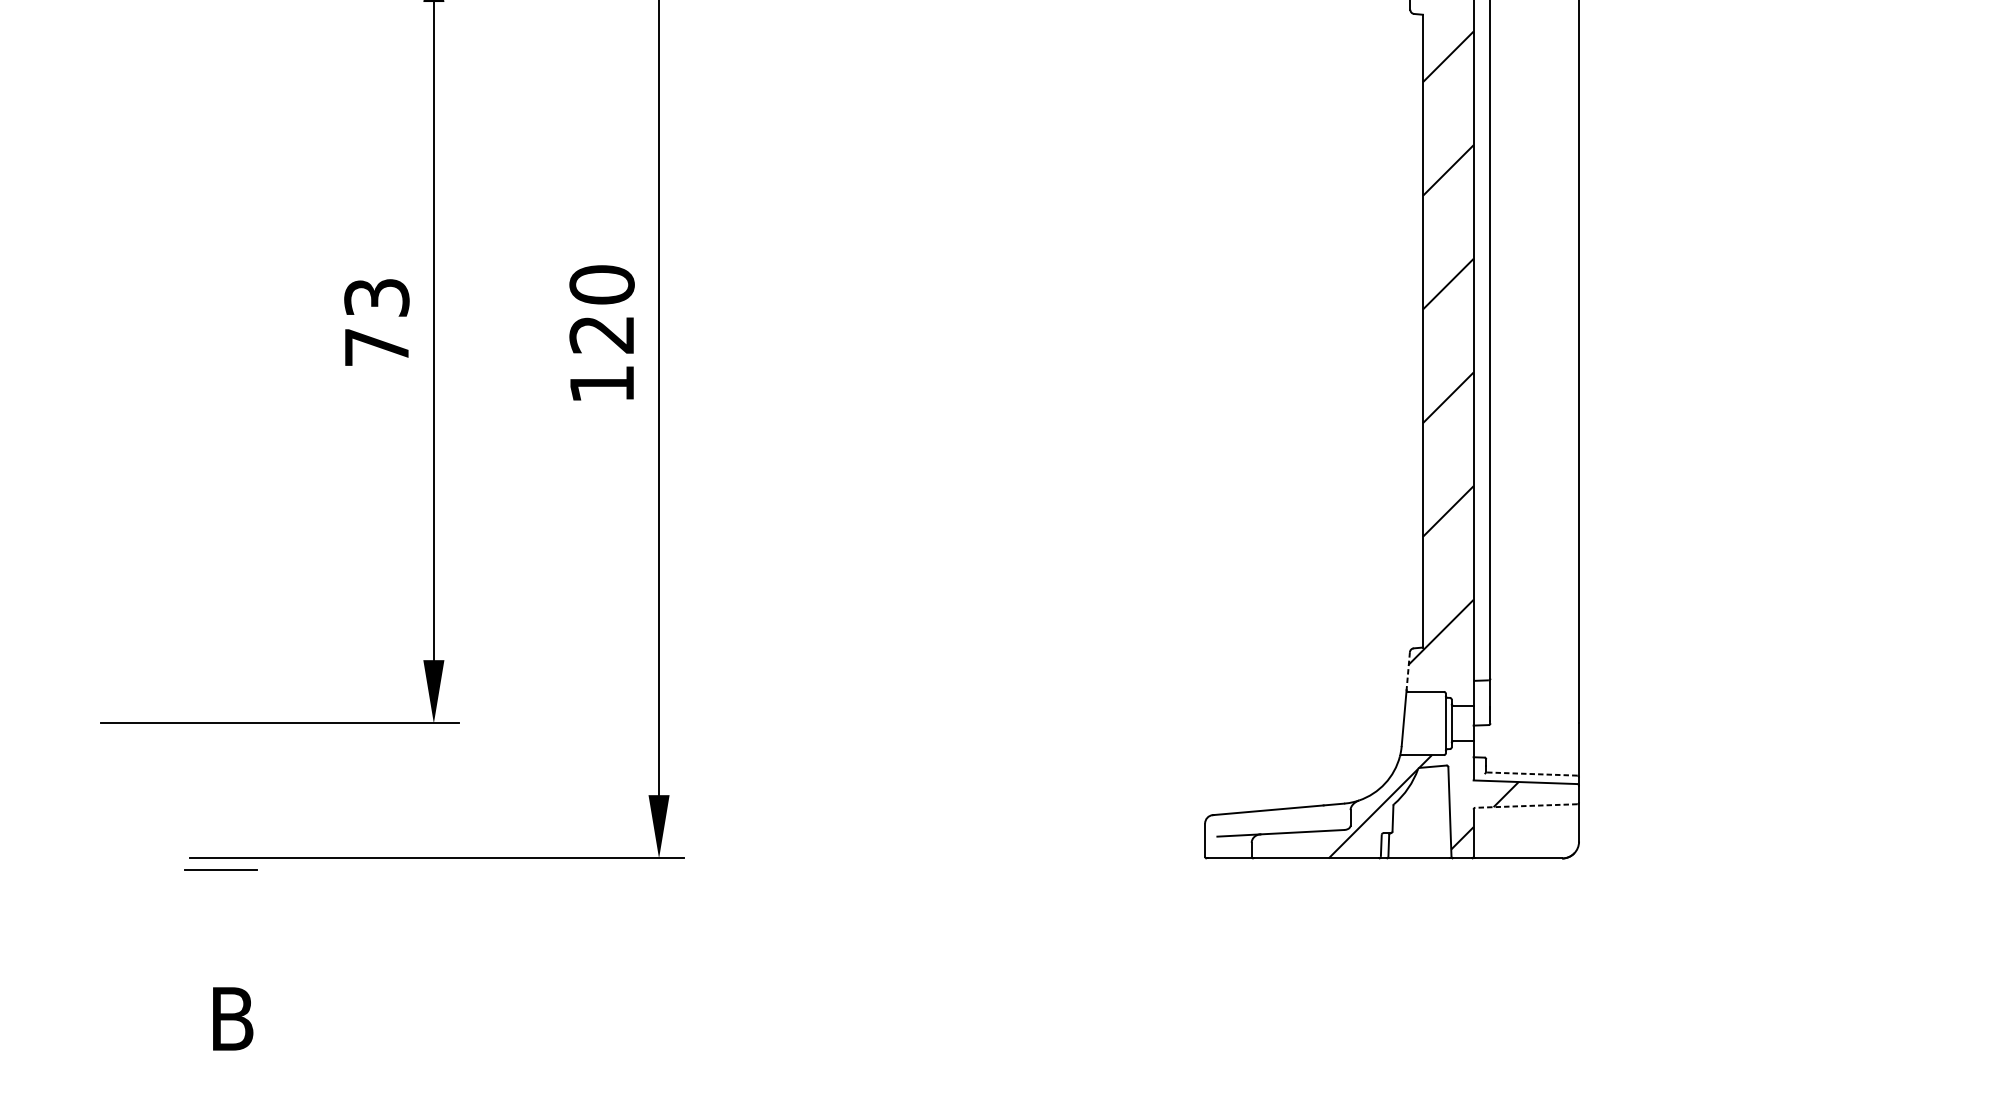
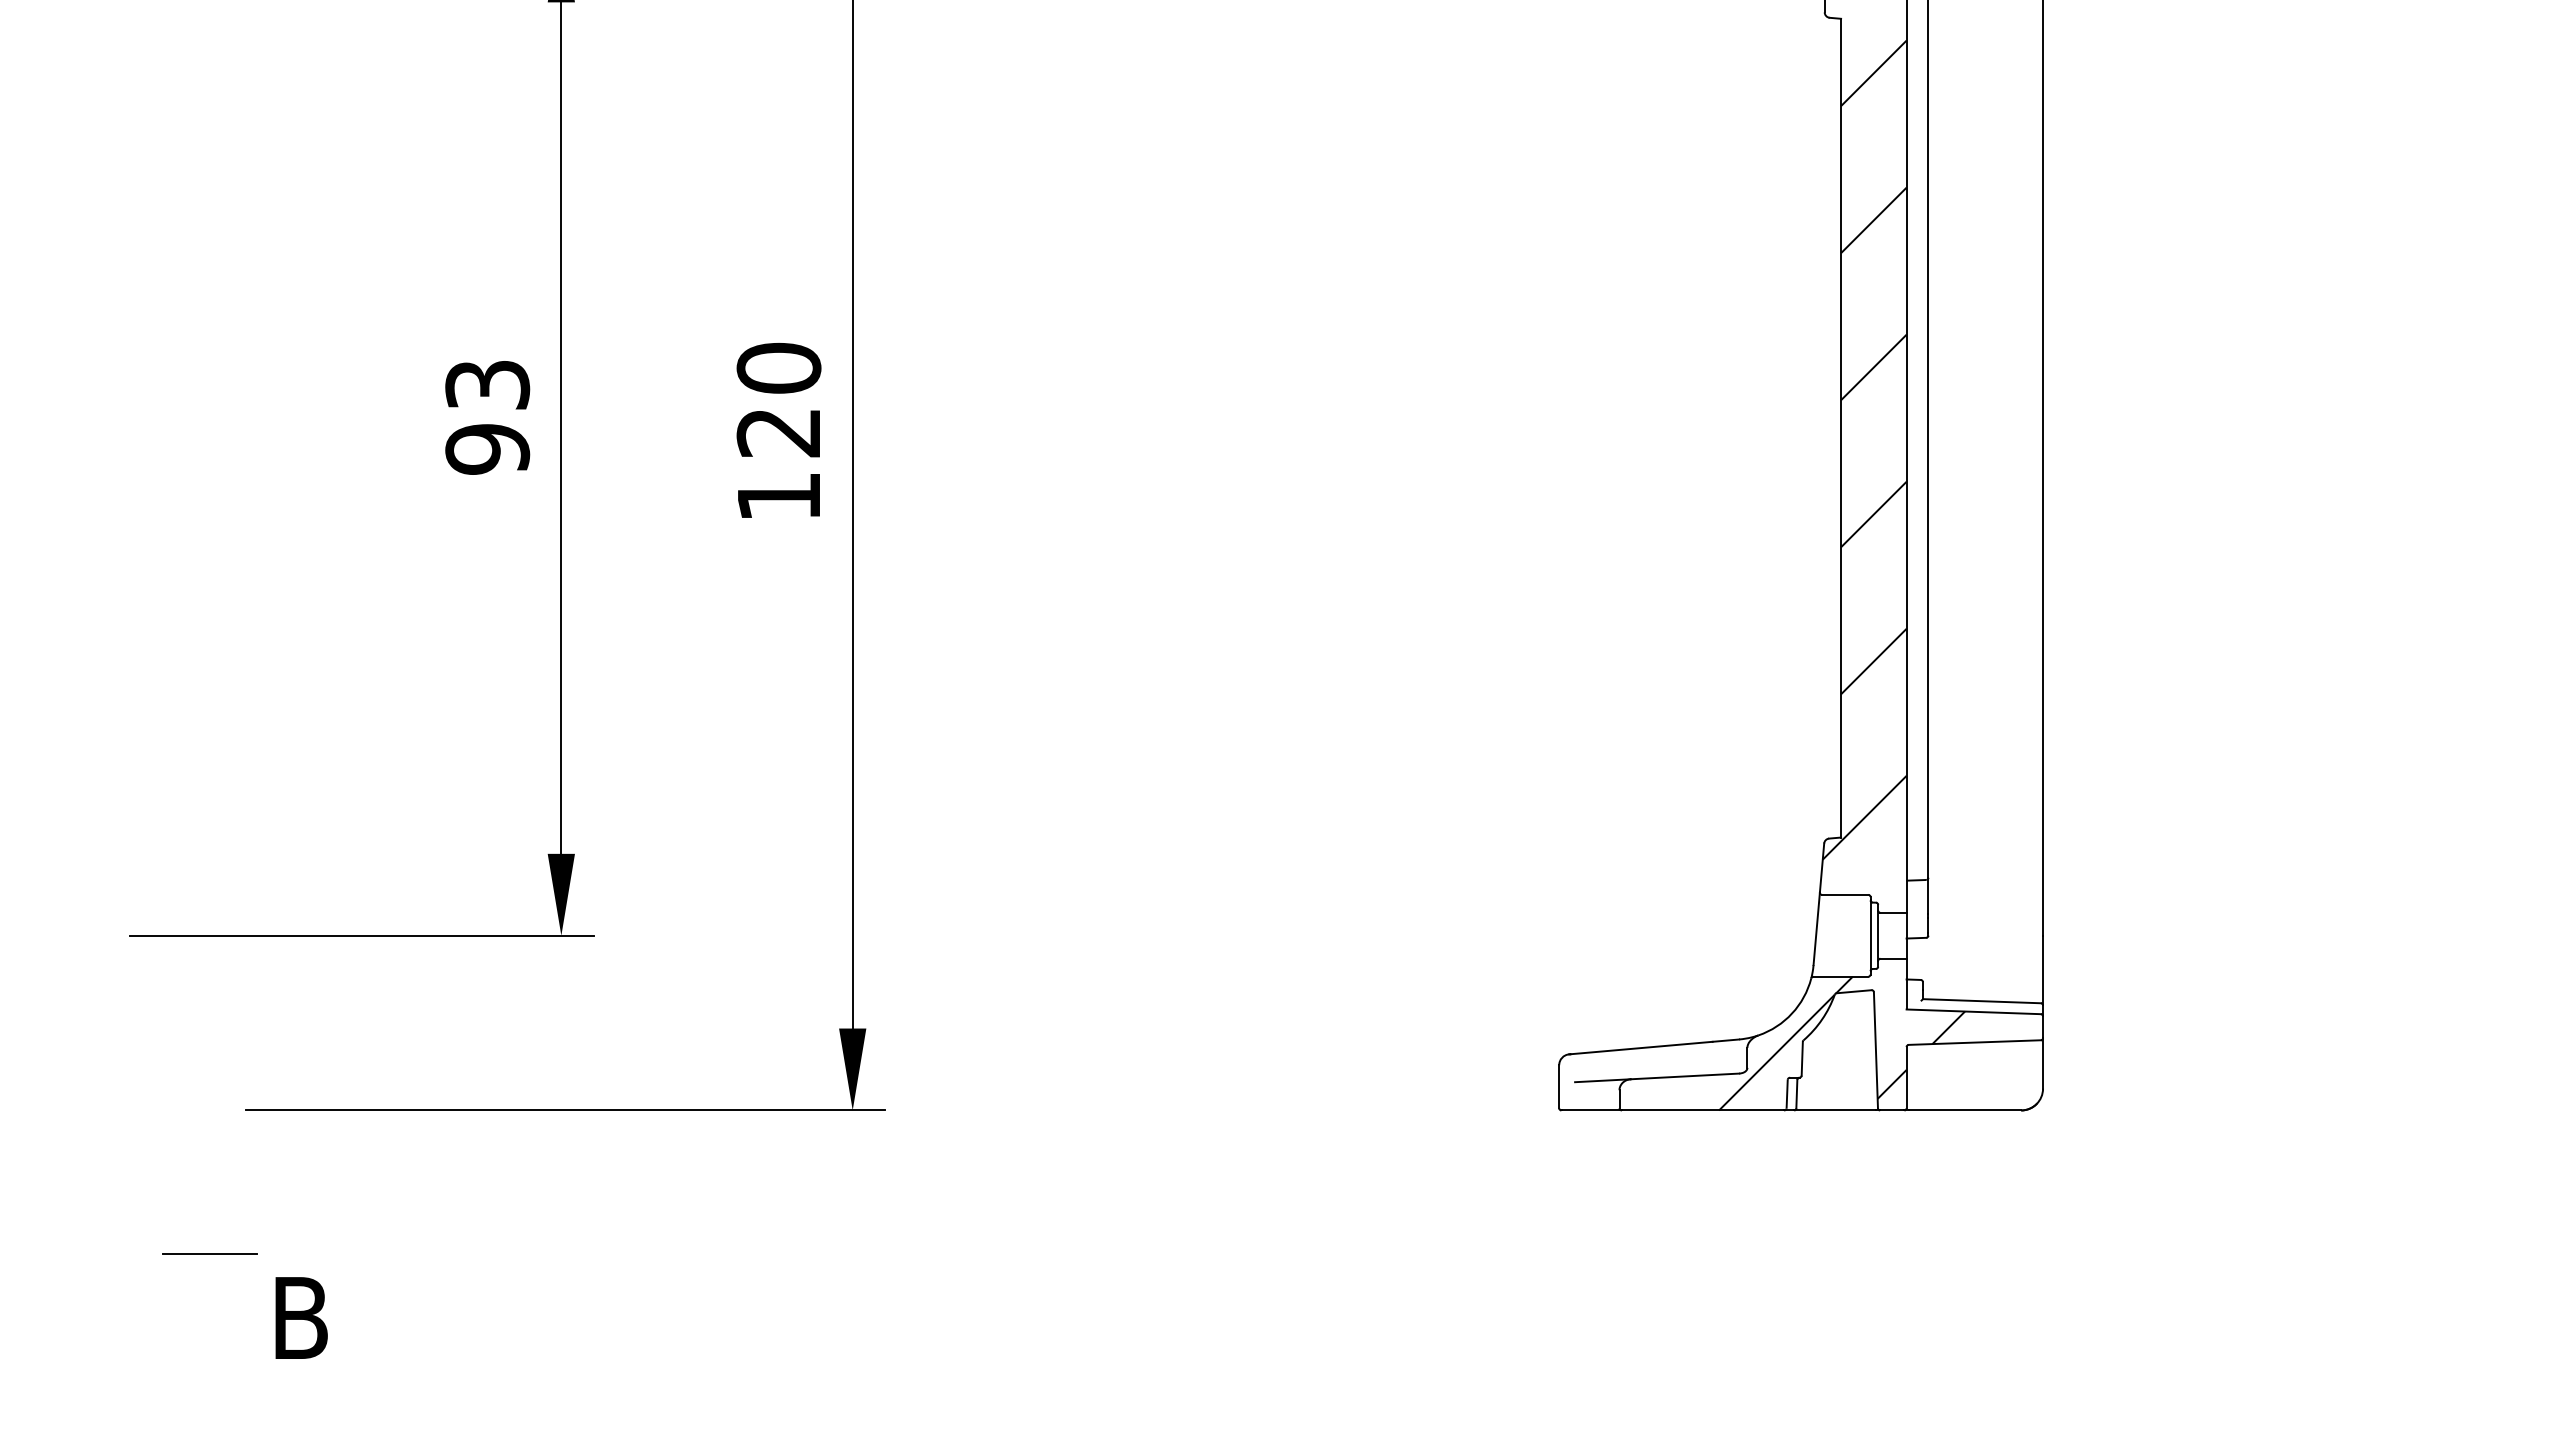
text: (376, 347) -> (487, 449), 73 -> 93
line: (1408, 671) -> (1822, 868), dashed -> solid
line: (1531, 774) -> (1981, 1001), dashed -> solid
line: (1526, 805) -> (1974, 1042), dashed -> solid
line: (220, 869) -> (209, 1253), moved

